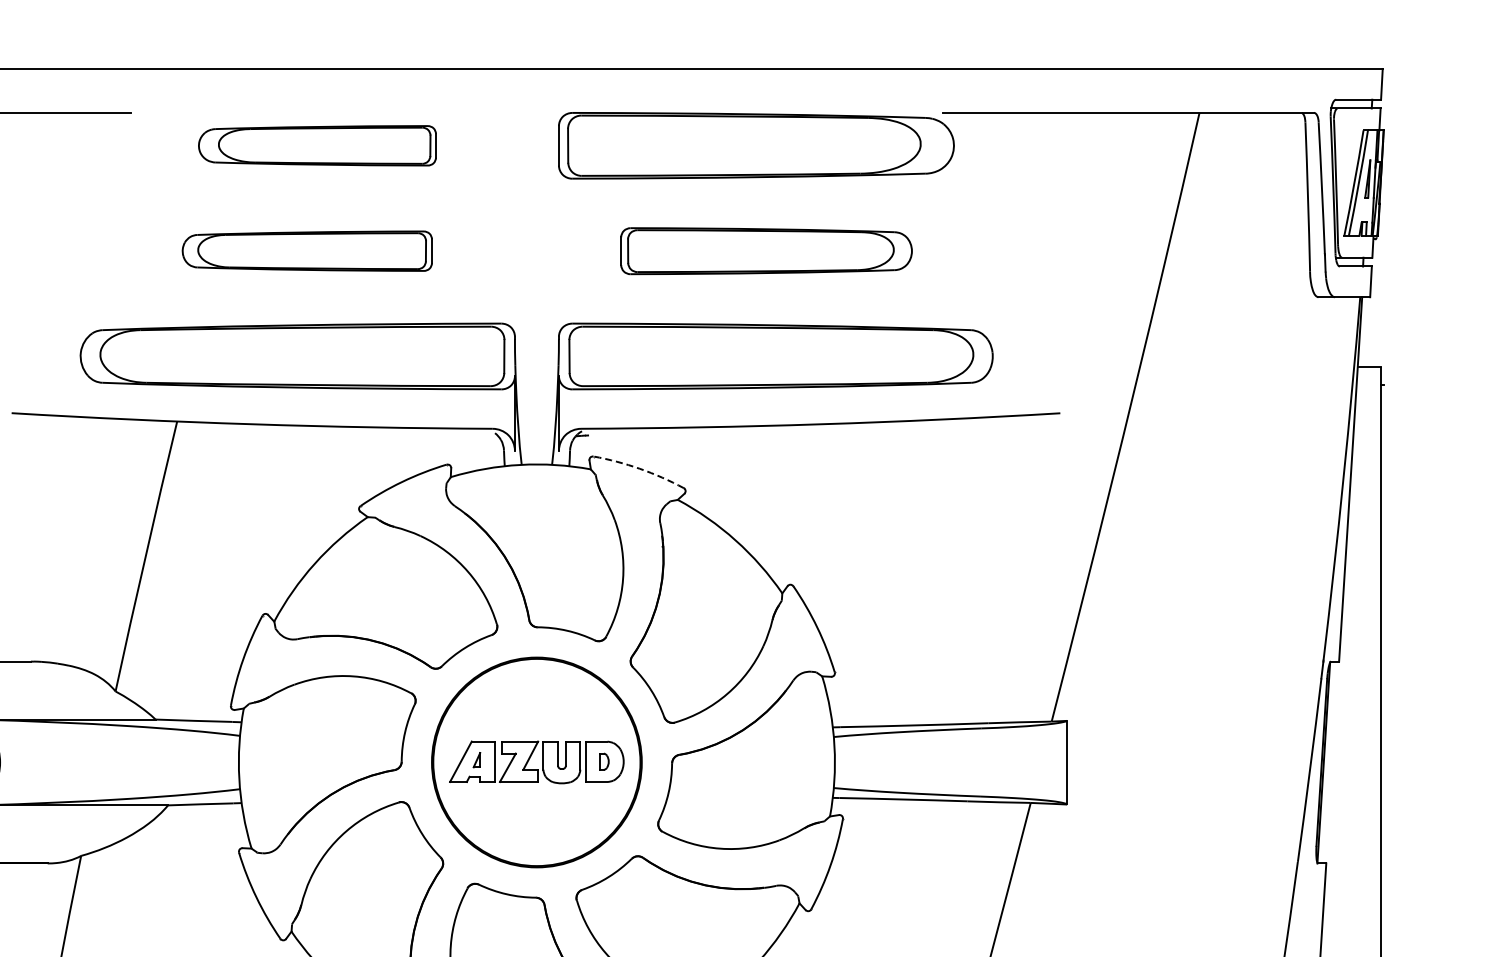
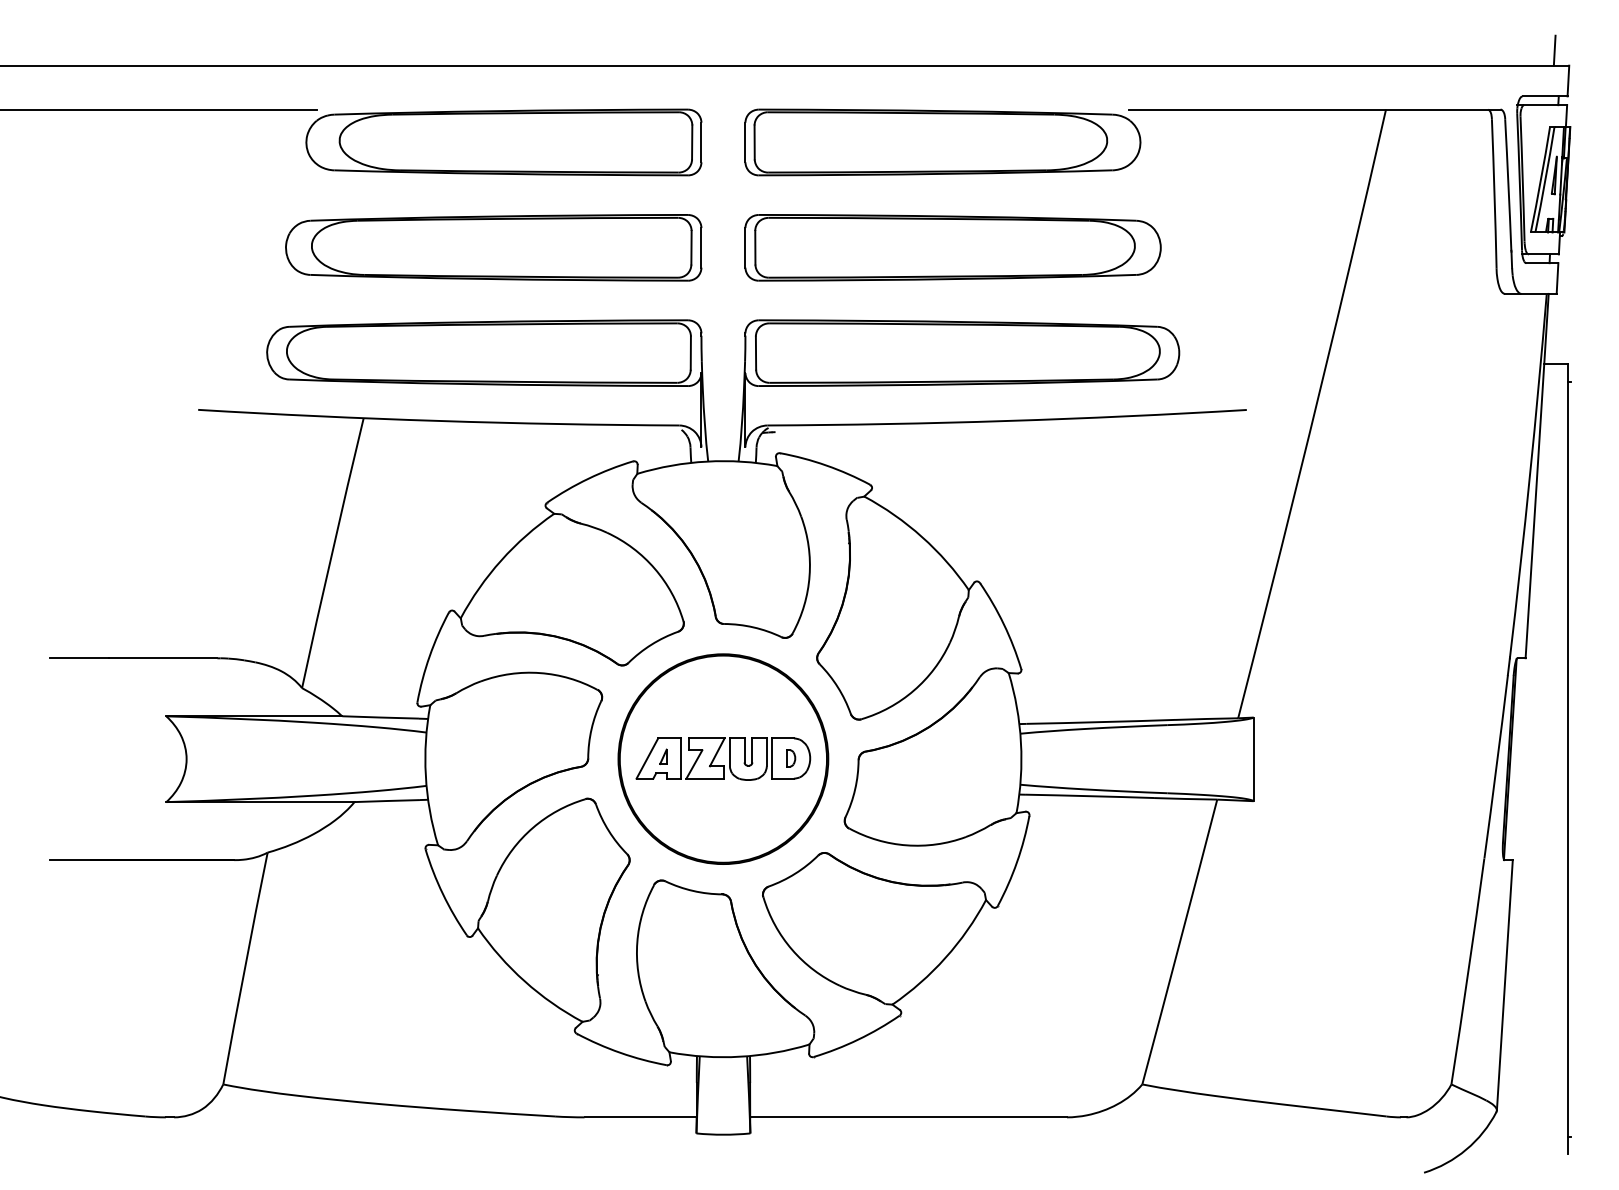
line: (1368, 53) -> (1554, 50), added
part: (317, 145) -> (503, 142), size x1.67
part: (307, 250) -> (493, 247), size x1.67
part: (766, 250) -> (952, 247), size x1.43
arc: (640, 468) -> (826, 465), dashed -> solid

